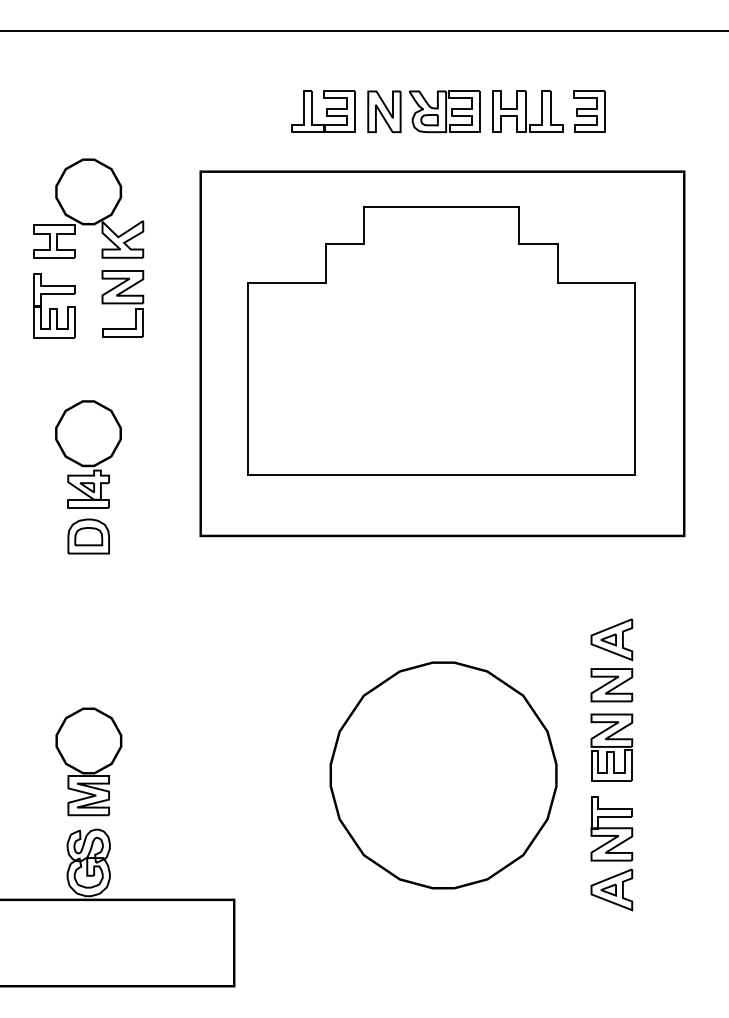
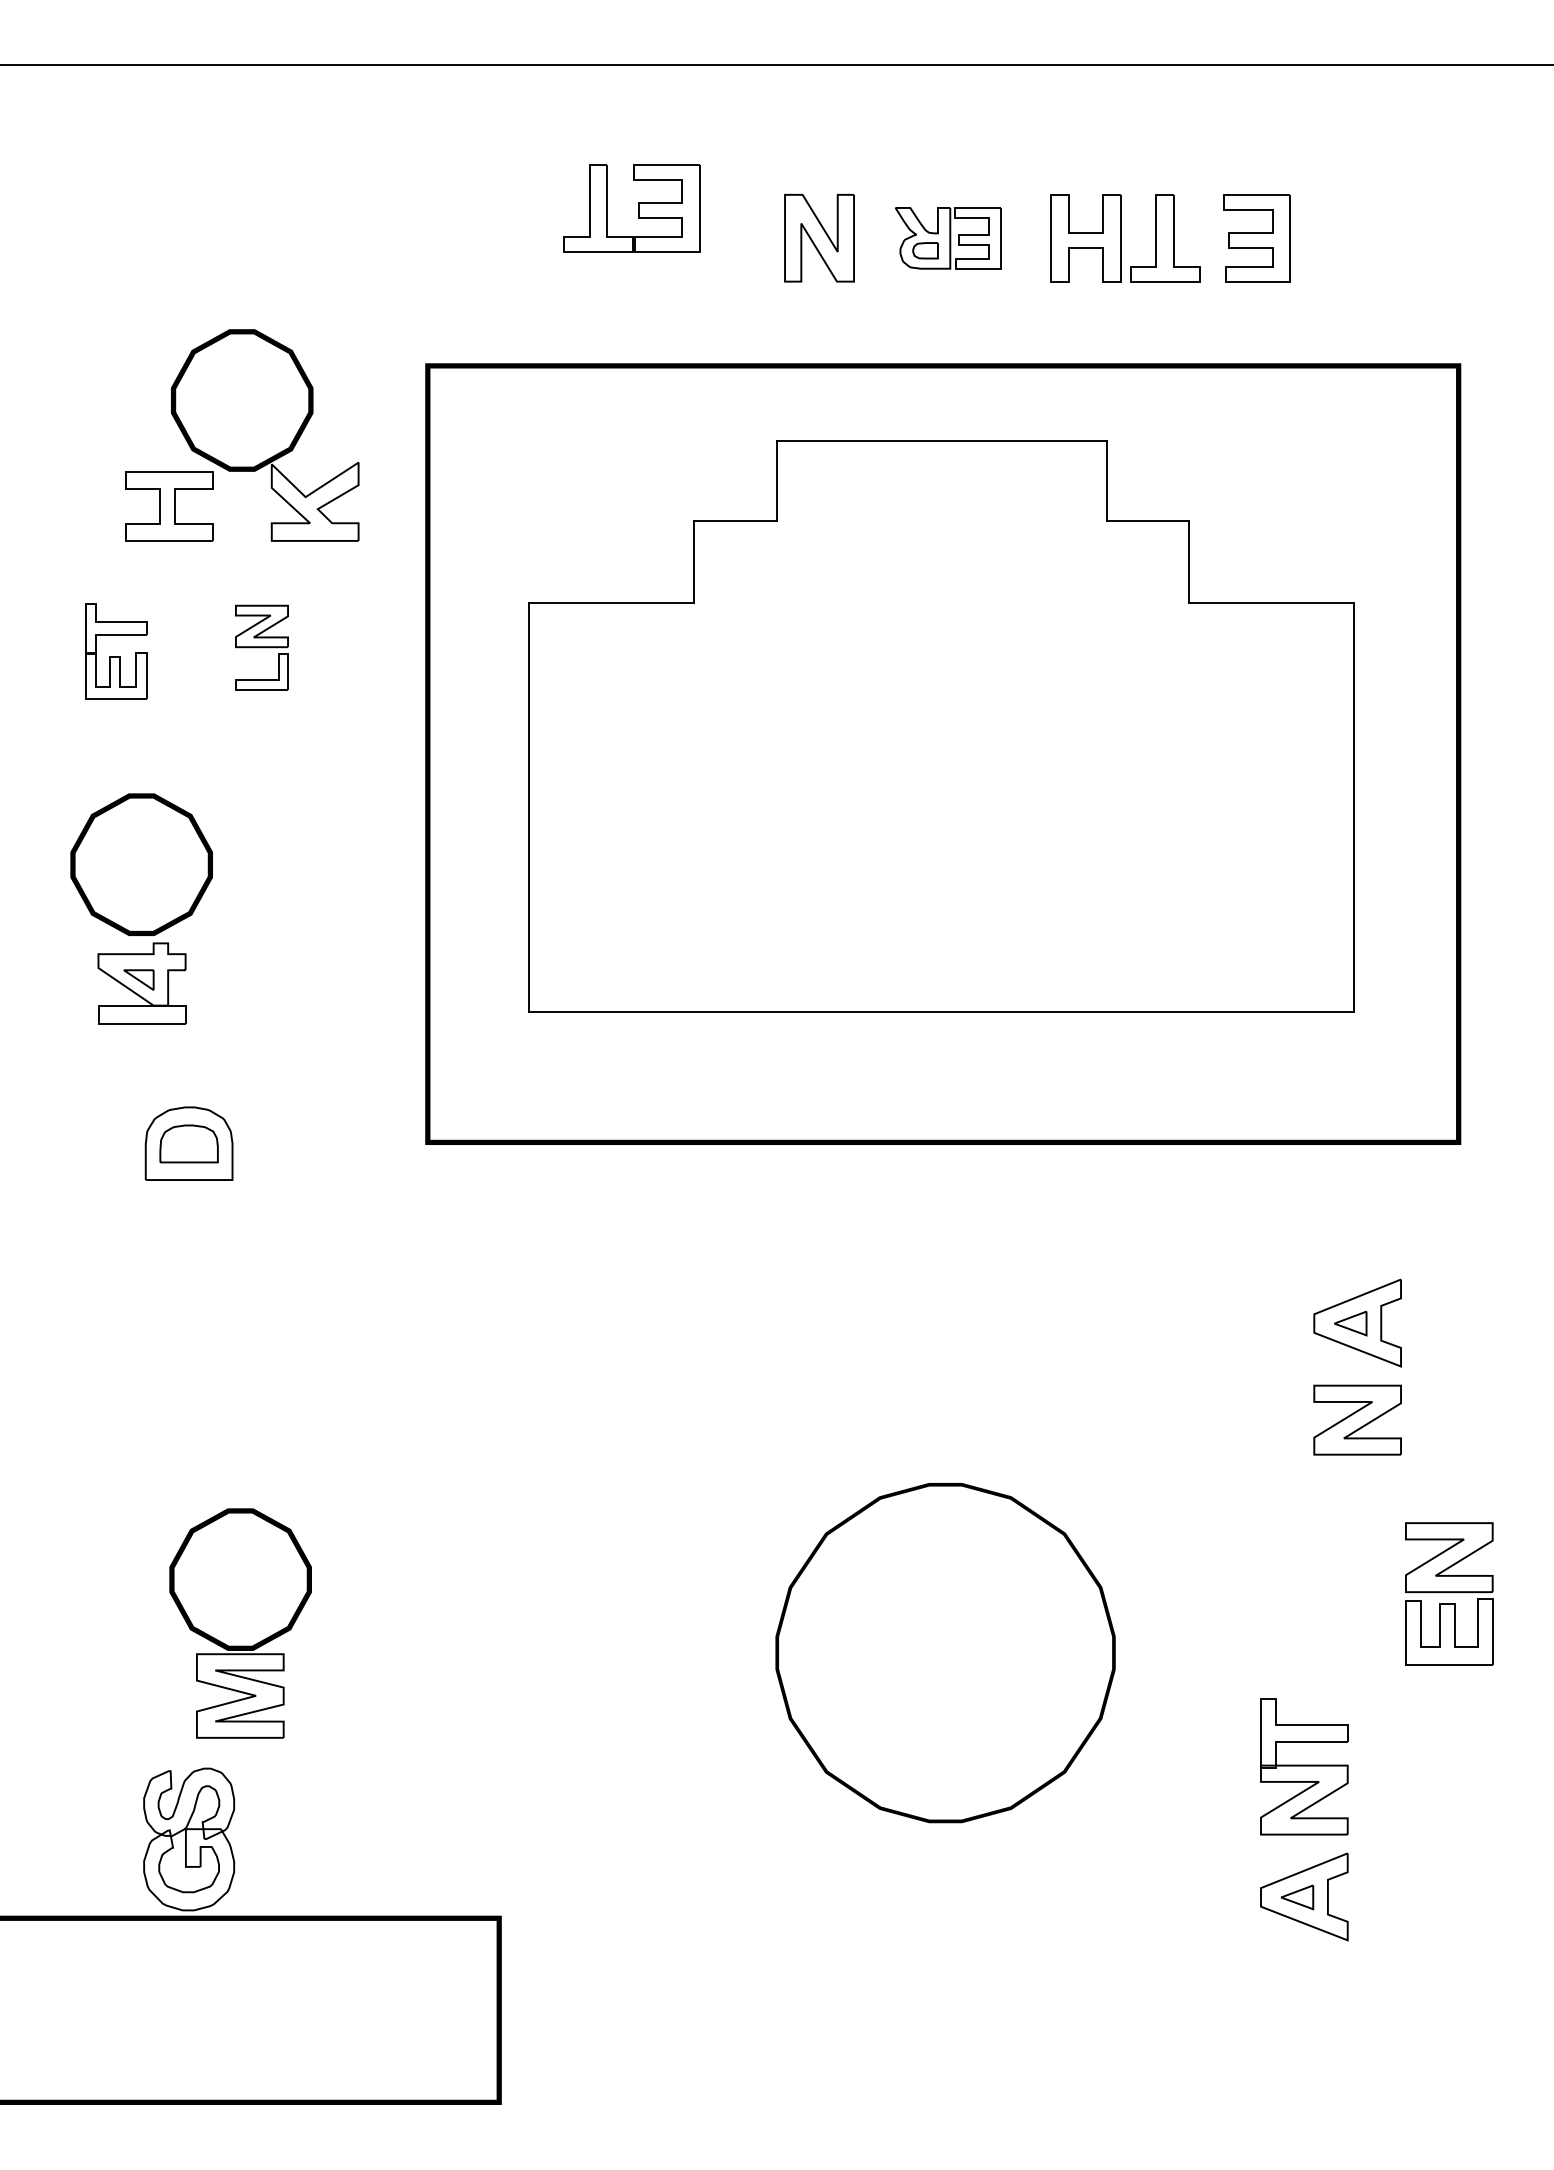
part: (323, 111) -> (632, 207), moved
part: (444, 111) -> (947, 237), size x0.7
part: (88, 208) -> (241, 435), moved
part: (122, 303) -> (261, 646), size x0.6
part: (54, 305) -> (116, 651), size x0.7
part: (88, 454) -> (141, 909), moved
part: (614, 654) -> (1363, 1354), moved
part: (611, 747) -> (1448, 1593), moved
part: (88, 761) -> (239, 1623), moved
part: (443, 775) -> (945, 1653), size x0.7

